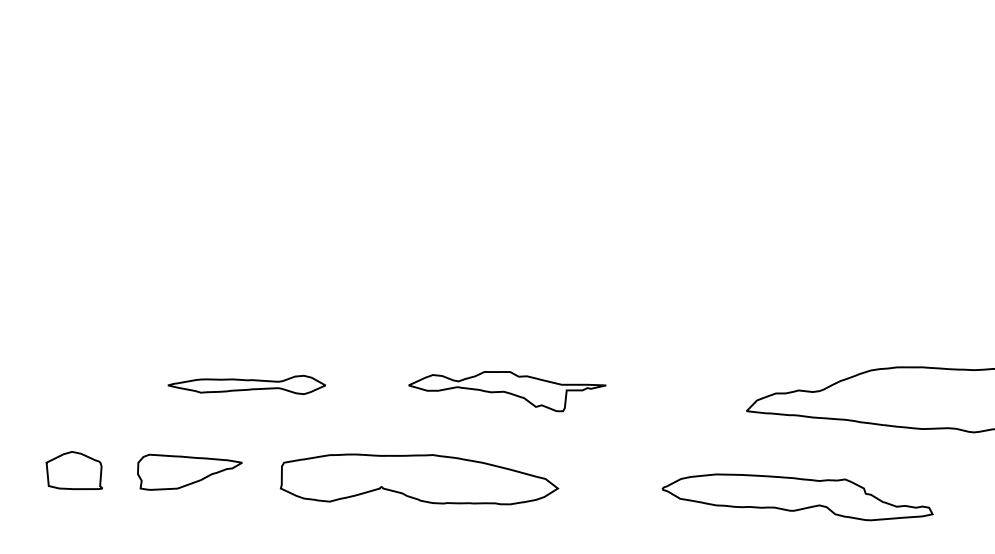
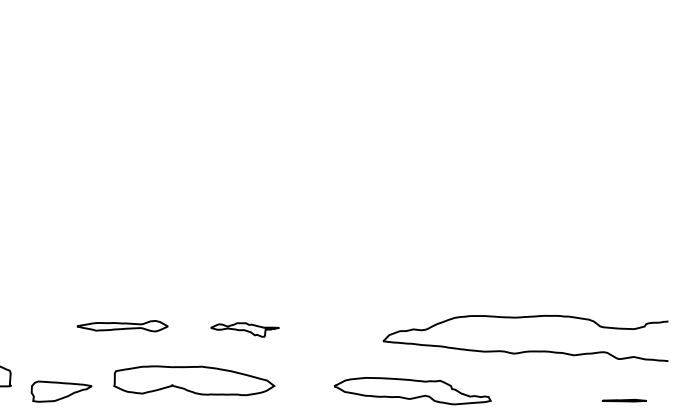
part: (246, 385) -> (122, 326), moved
part: (506, 390) -> (244, 329), size x0.6
part: (189, 472) -> (61, 391), moved

